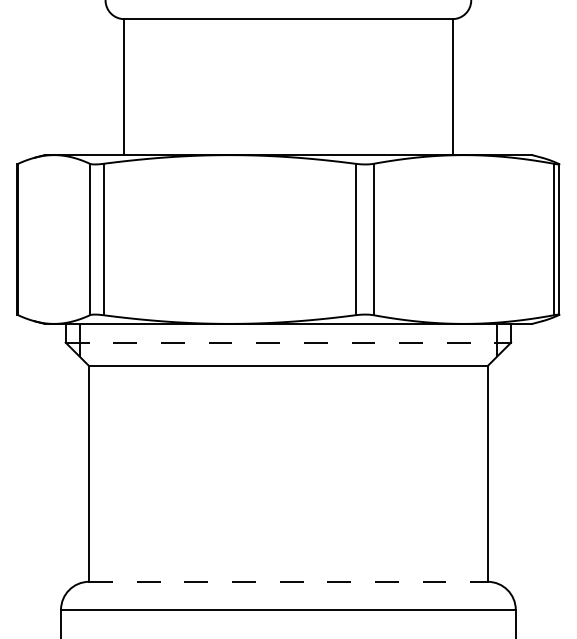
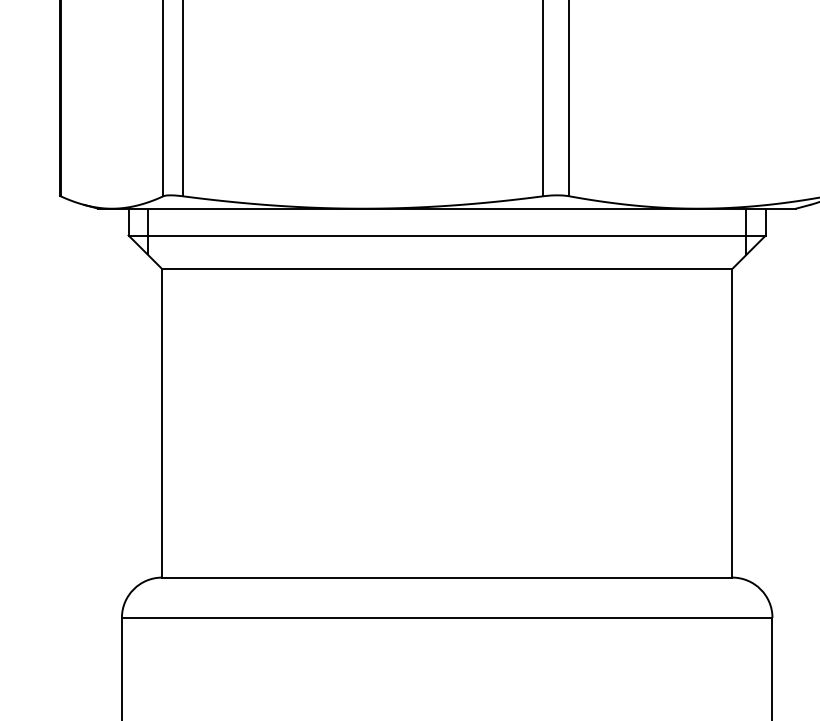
line: (288, 342) -> (447, 235), dashed -> solid
line: (288, 581) -> (447, 577), dashed -> solid

